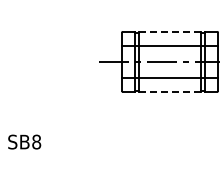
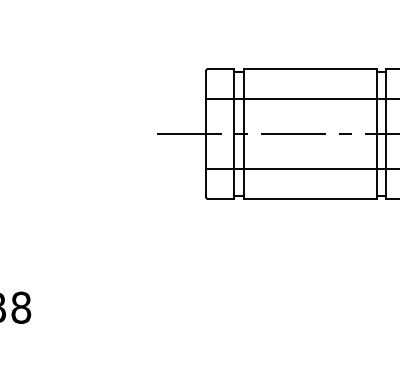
line: (170, 31) -> (310, 68), dashed -> solid
line: (170, 91) -> (310, 198), dashed -> solid

